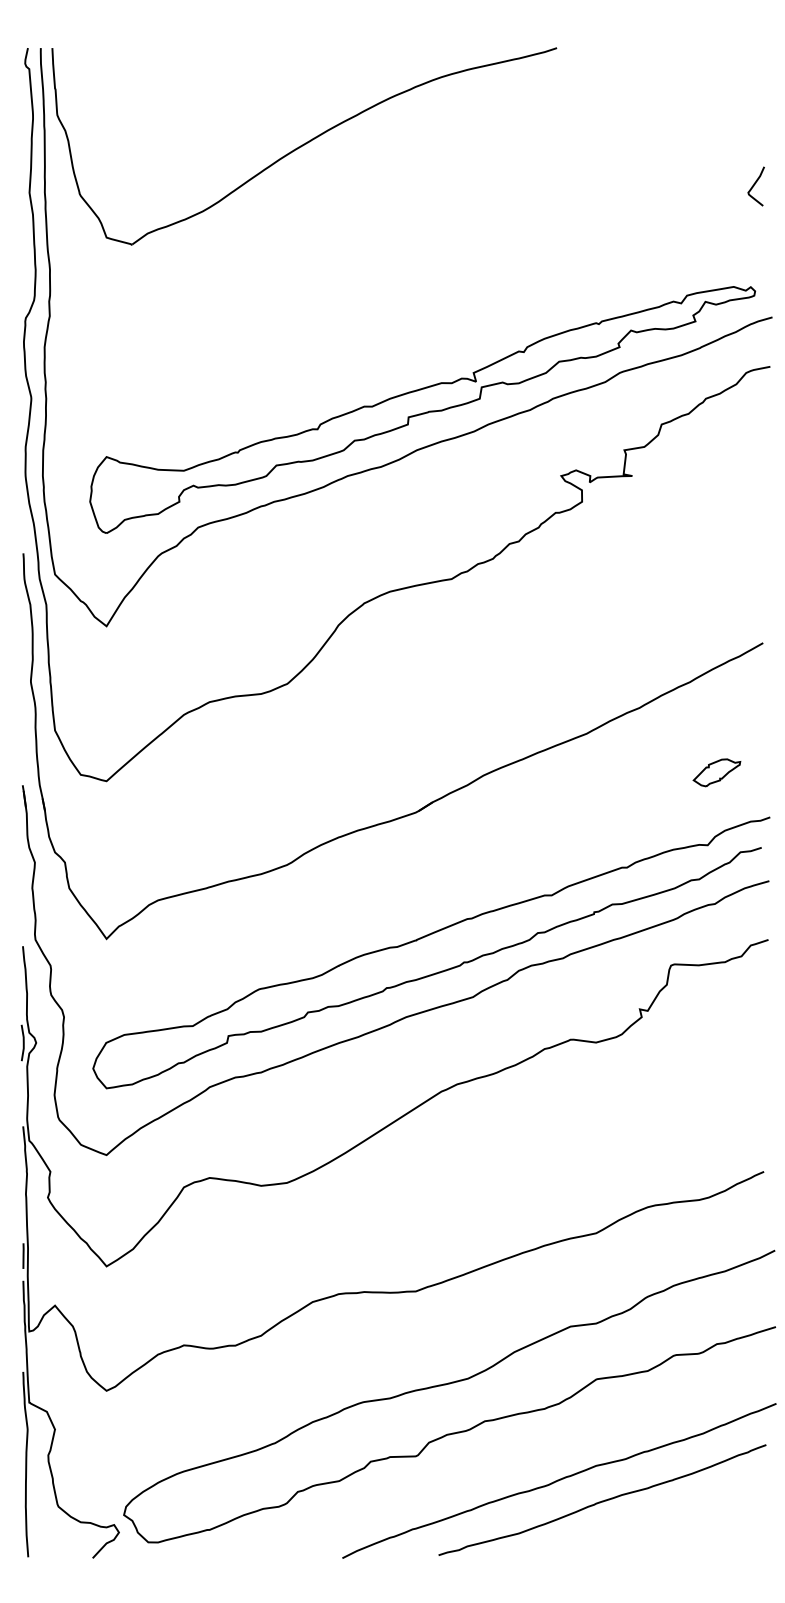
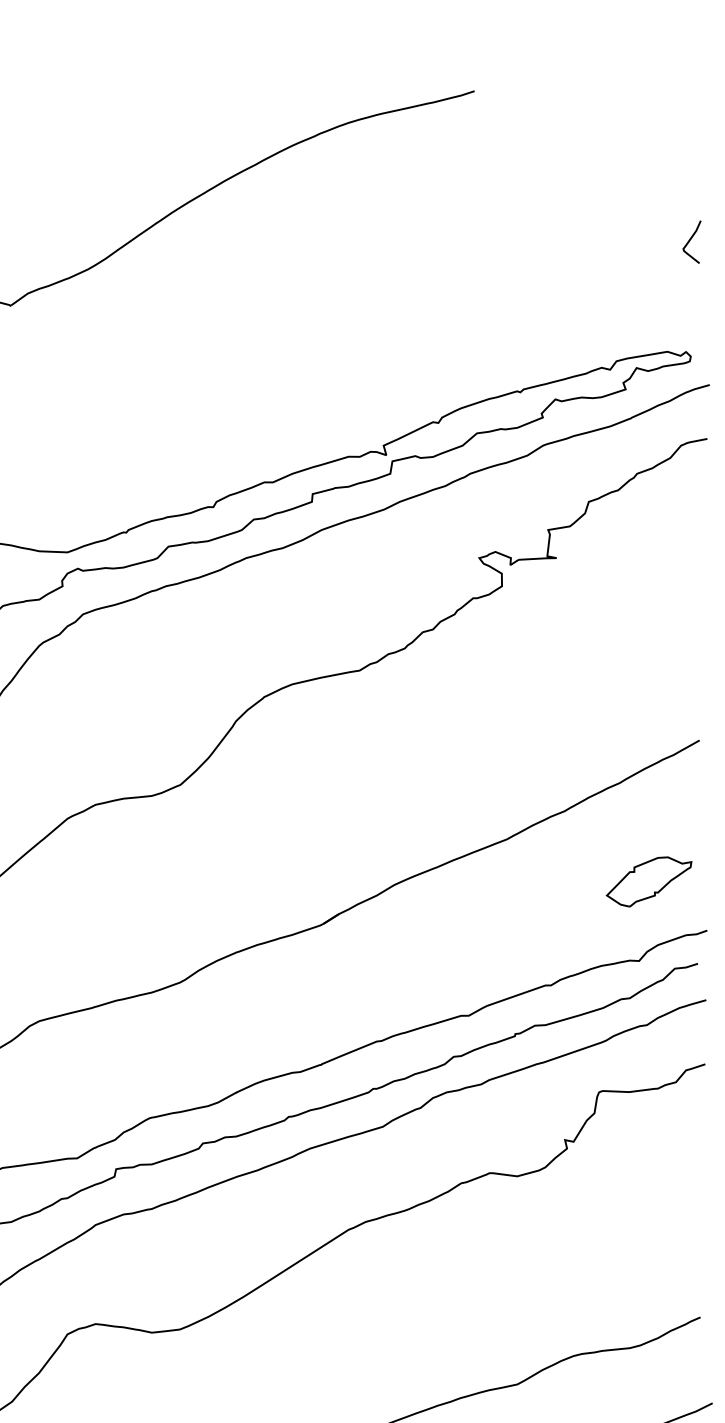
part: (716, 772) -> (648, 881), size x1.67

